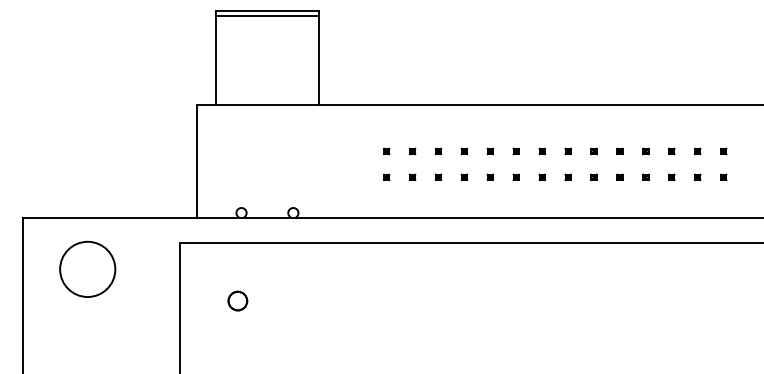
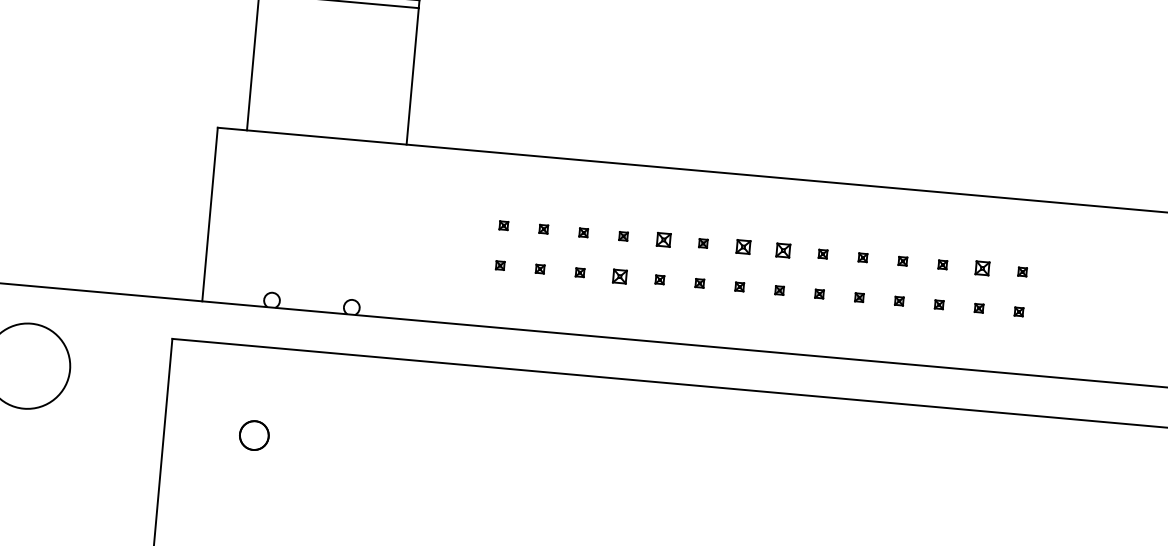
part: (489, 151) -> (662, 239), size x1.6
part: (541, 151) -> (742, 247), size x1.6
part: (567, 151) -> (782, 250), size x1.6
part: (697, 151) -> (982, 268), size x1.6
part: (464, 176) -> (620, 274), size x1.6

